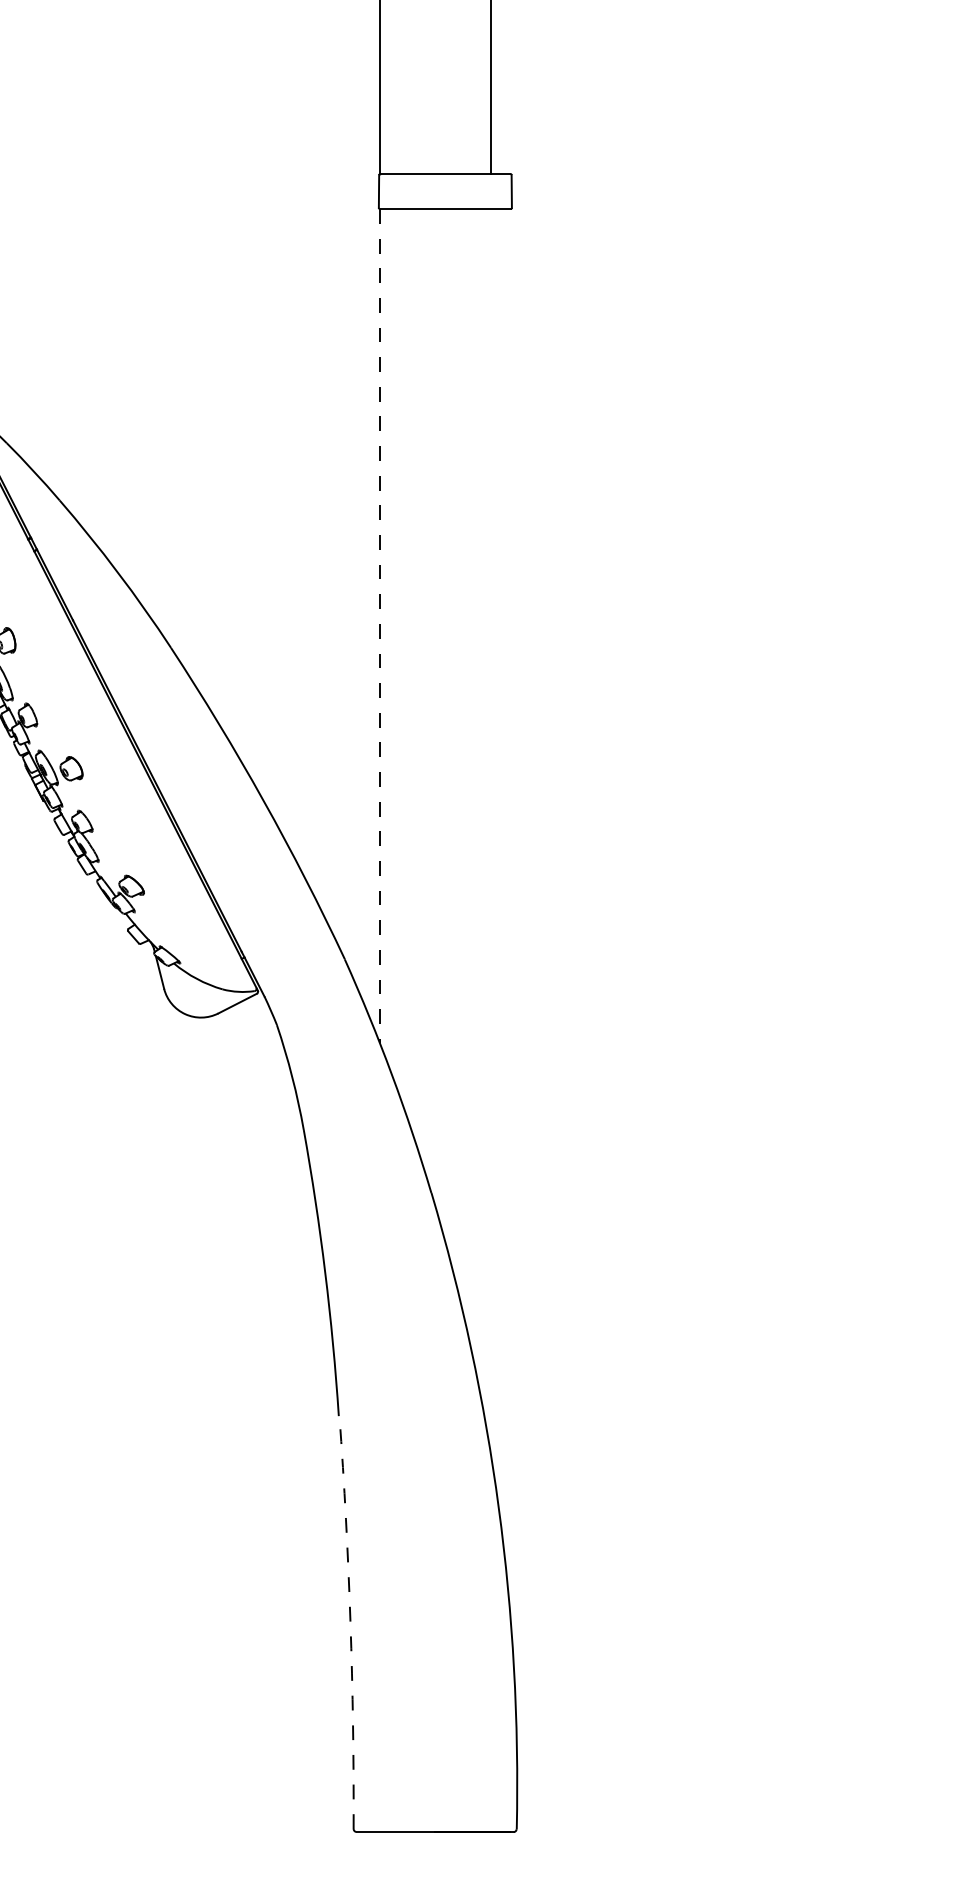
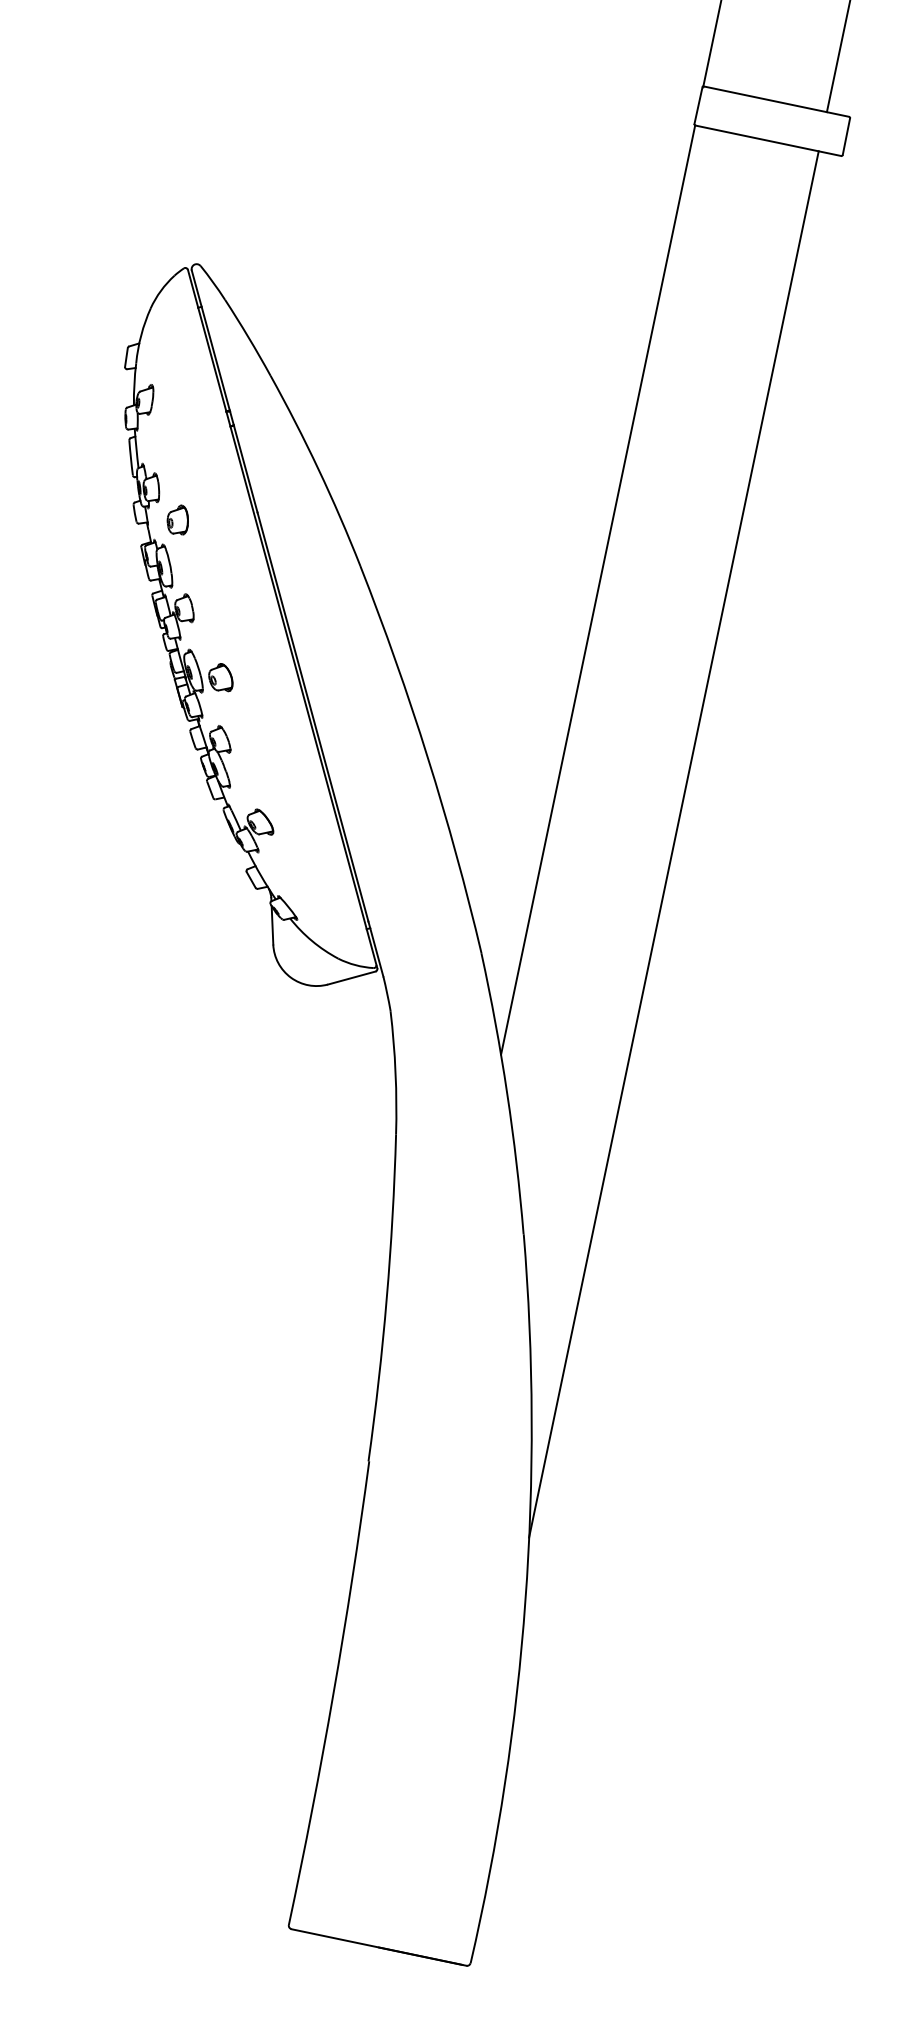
line: (379, 625) -> (597, 589), dashed -> solid
line: (490, 830) -> (673, 843), added
arc: (350, 1622) -> (333, 1694), dashed -> solid

